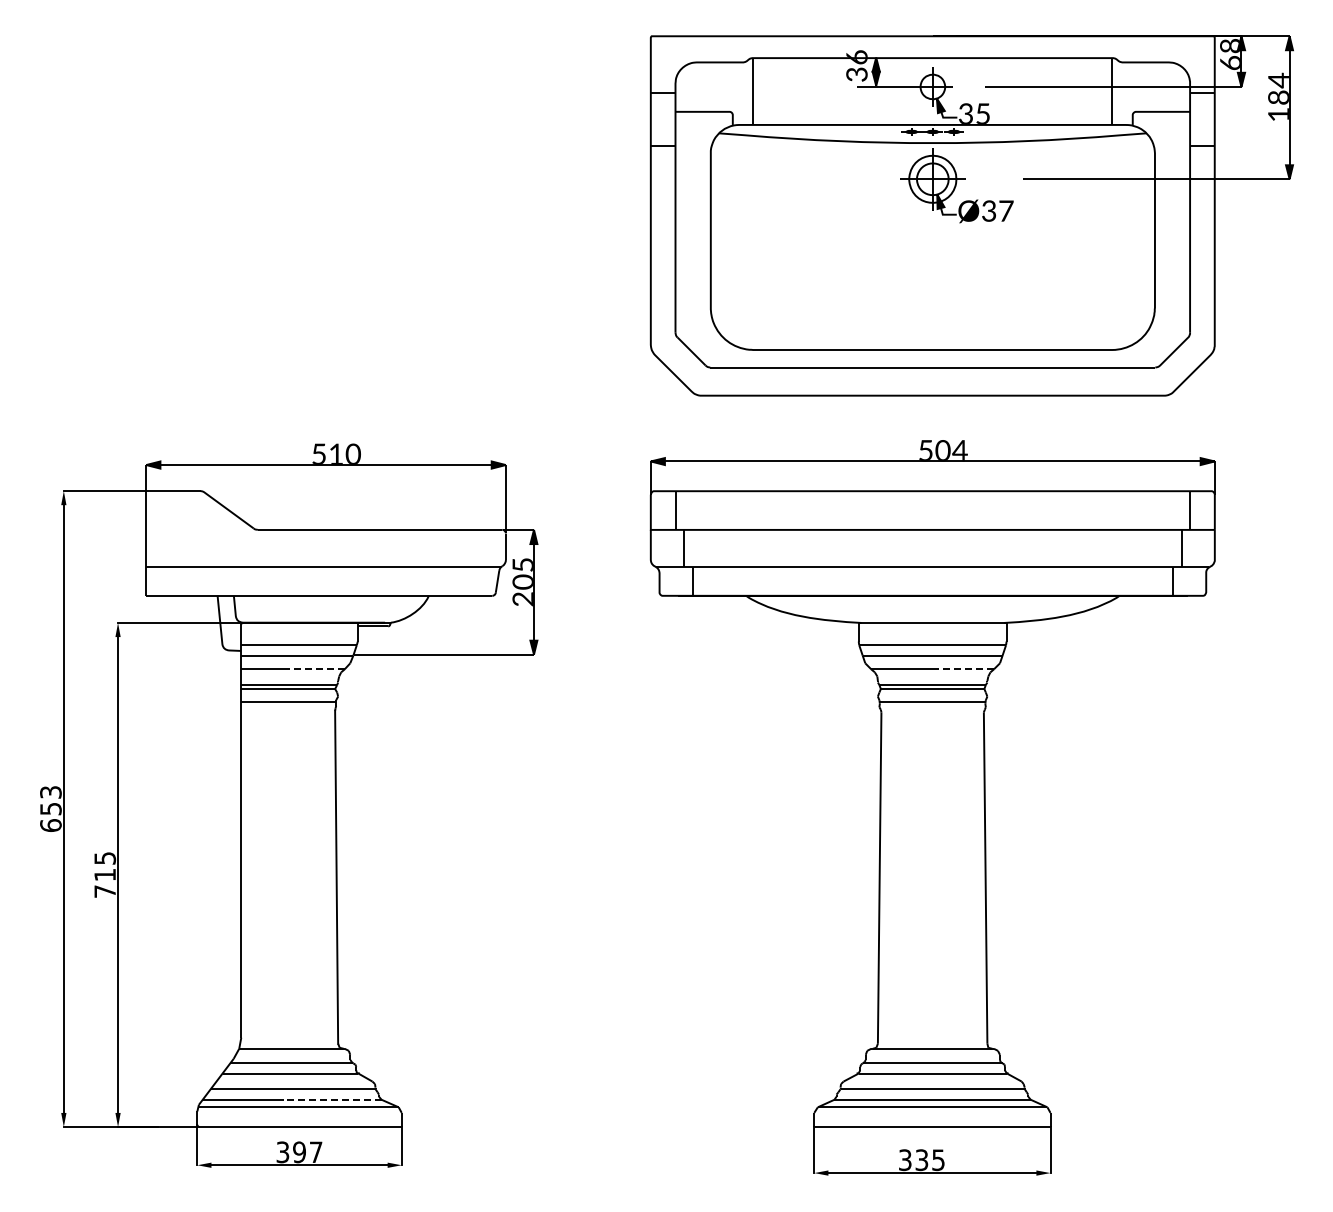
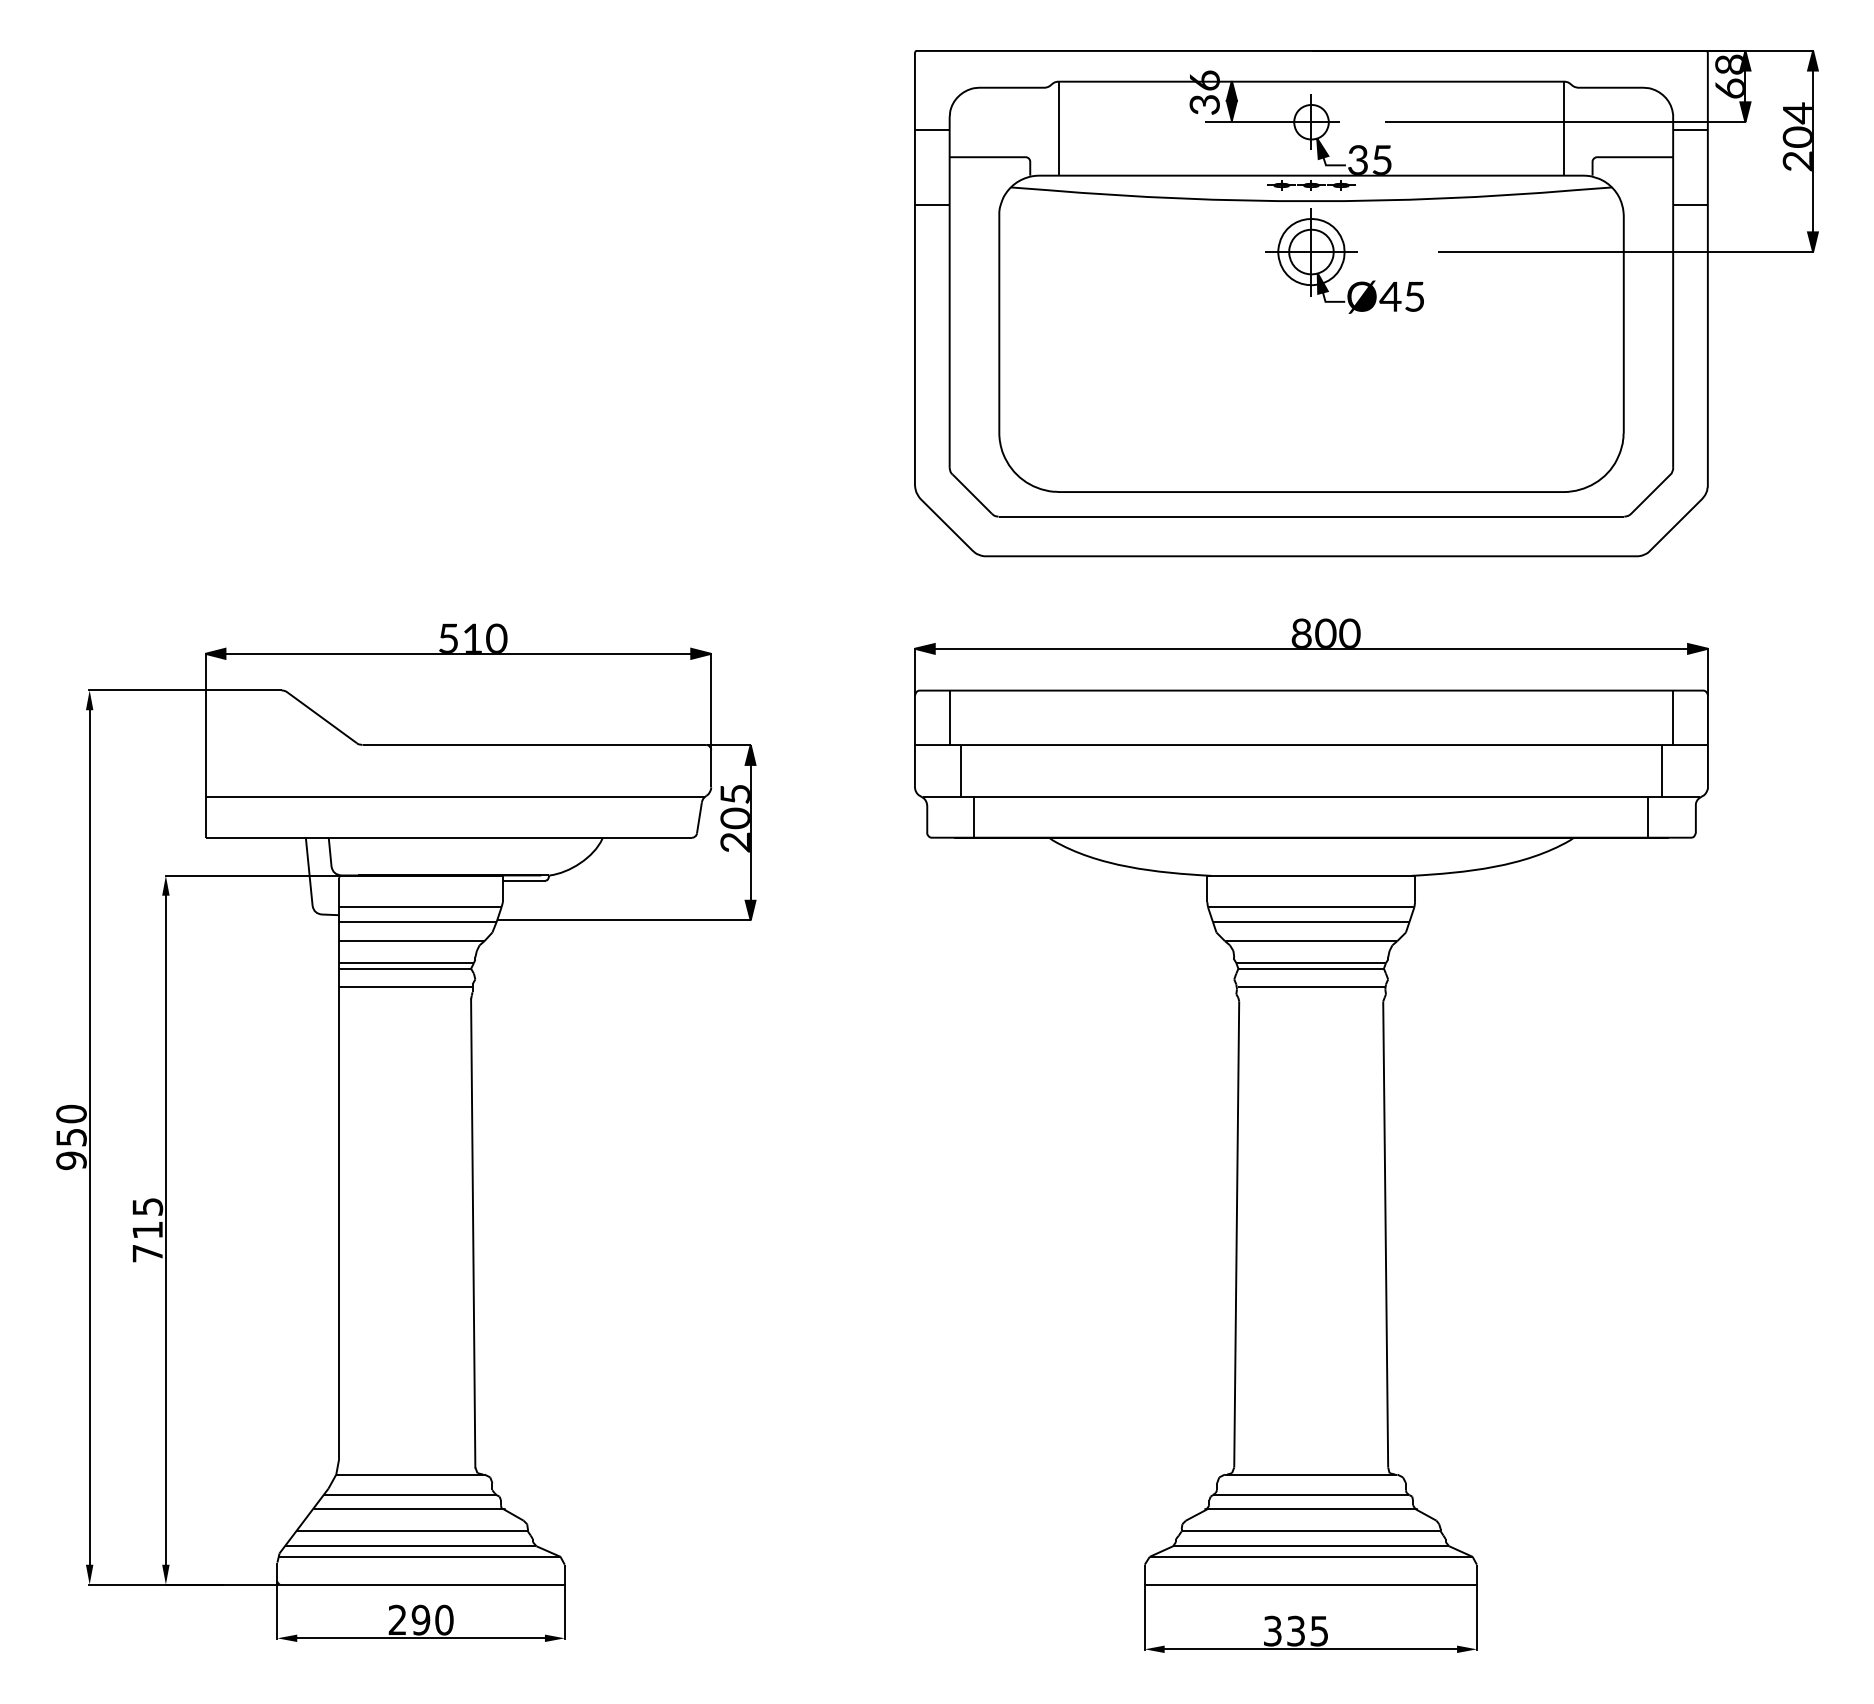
text: (1278, 105) -> (1797, 148), 184 -> 204
text: (997, 210) -> (1402, 295), Ø37 -> Ø45
text: (942, 449) -> (1325, 631), 504 -> 800
line: (314, 669) -> (442, 941), dashed -> solid
line: (963, 669) -> (1354, 941), dashed -> solid
text: (50, 808) -> (70, 1136), 653 -> 950
line: (332, 1099) -> (467, 1545), dashed -> solid
text: (299, 1152) -> (420, 1620), 397 -> 290

